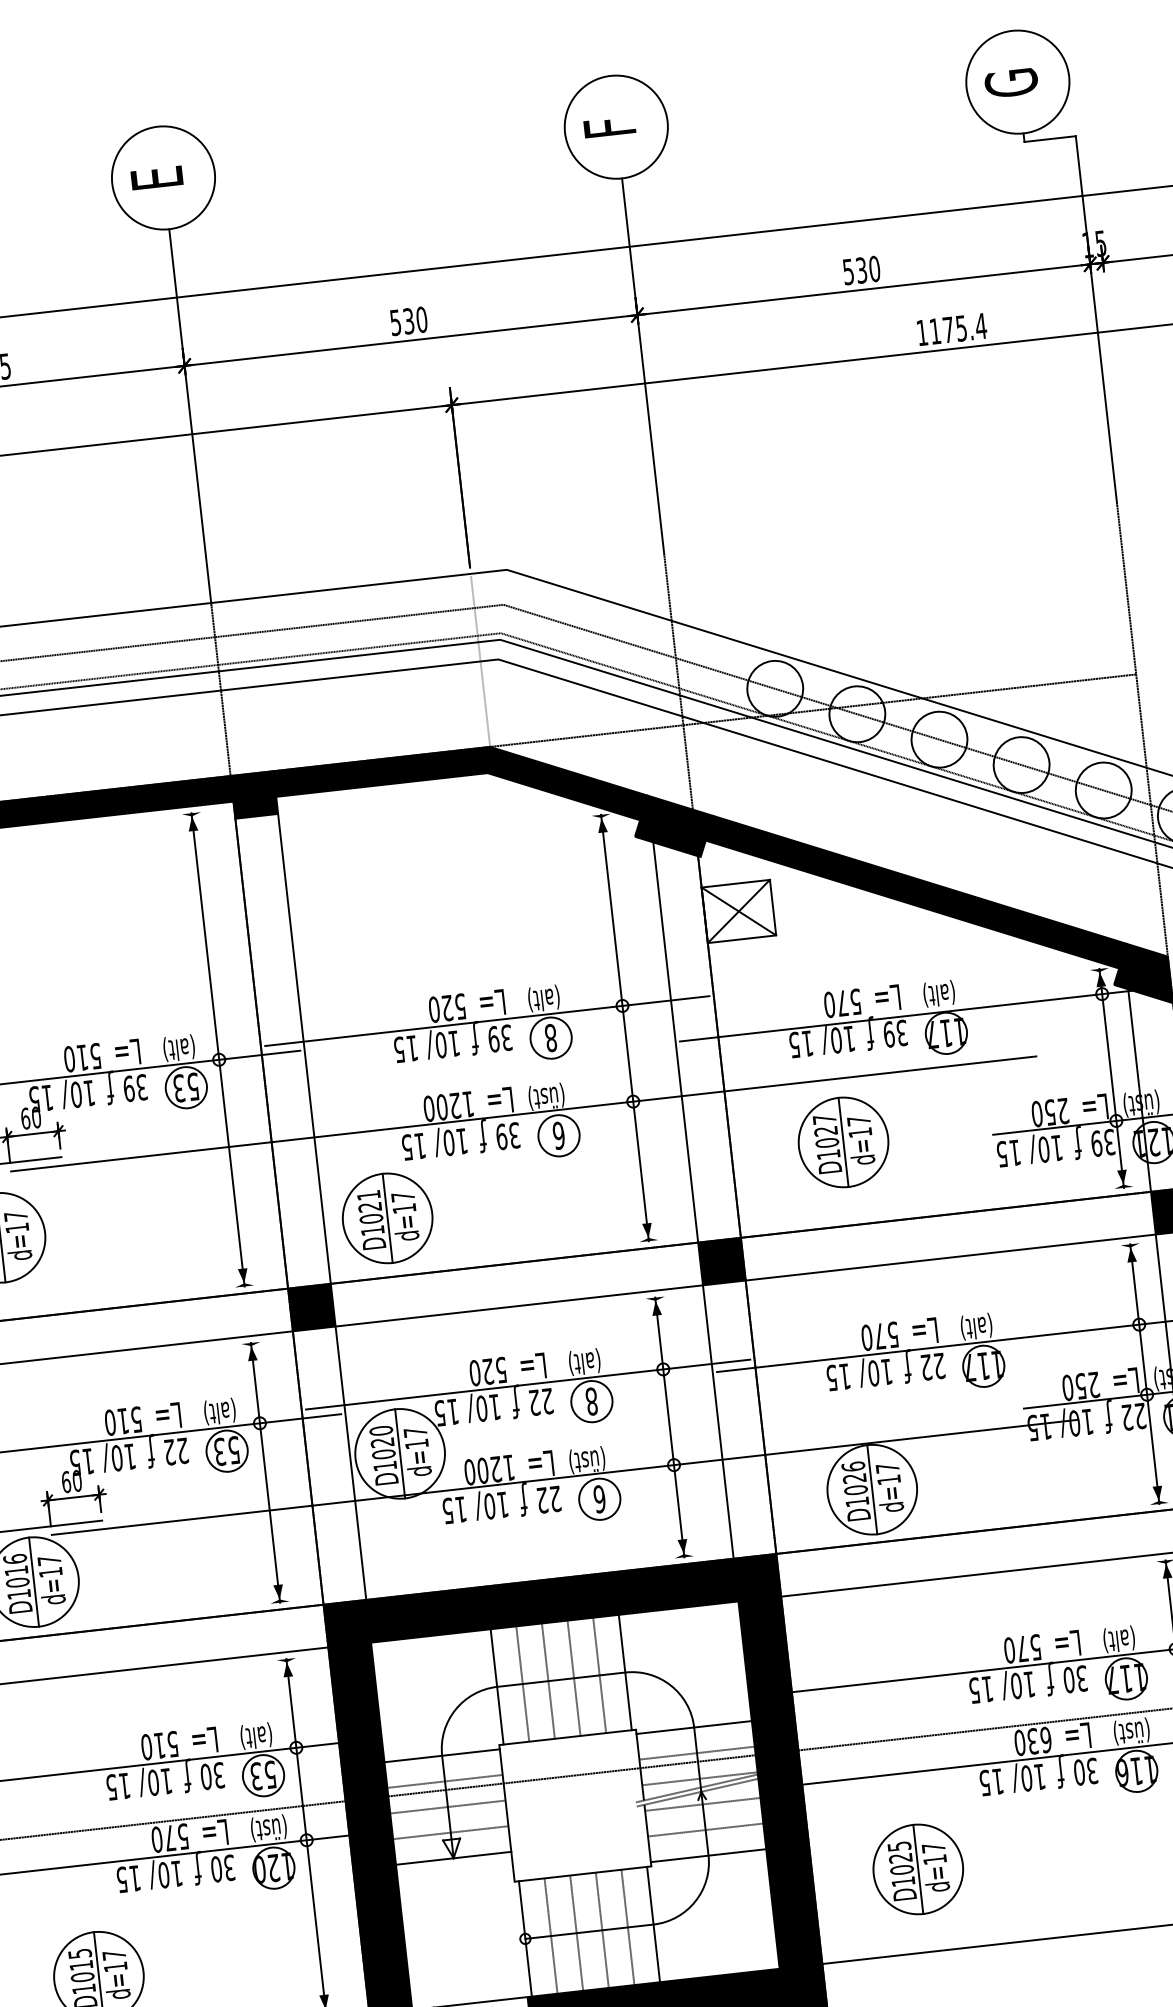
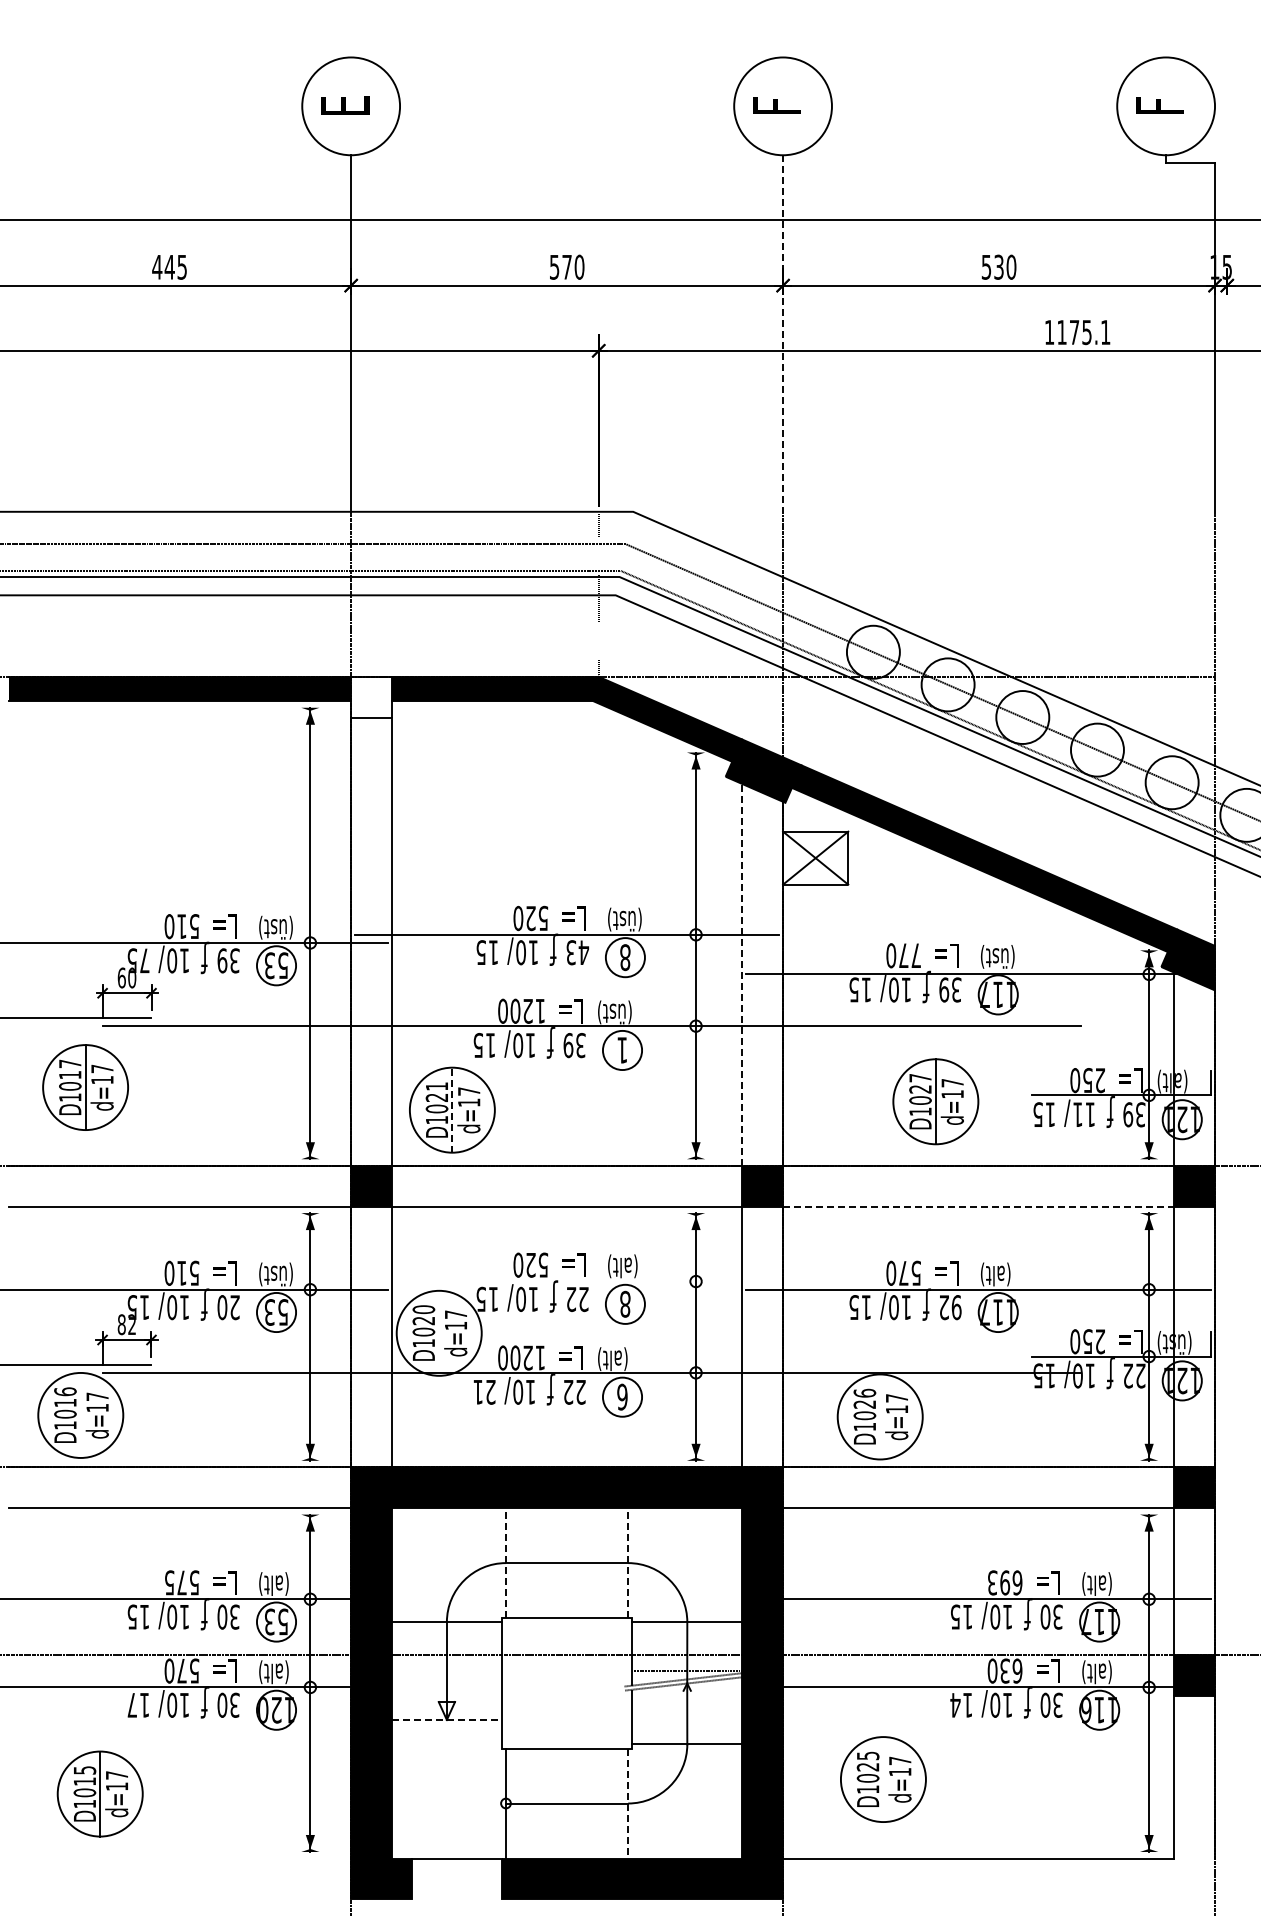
text: (1010, 83) -> (1159, 106), G -> F
text: (408, 320) -> (566, 266), 530 -> 570
text: (980, 326) -> (1105, 332), 1175.4 -> 1175.1
line: (643, 366) -> (783, 334), solid -> dashed
fill: (254, 794) -> (371, 696), removed
text: (947, 992) -> (1003, 956), (alt) -> (üst)
text: (551, 997) -> (630, 919), (alt) -> (üst)
text: (854, 1001) -> (915, 955), 570 -> 770
text: (500, 1038) -> (577, 952), 39 -> 43
line: (675, 1042) -> (742, 974), solid -> dashed
text: (187, 1046) -> (281, 927), (alt) -> (üst)
text: (47, 1097) -> (144, 960), 15 -> 75
text: (1147, 1102) -> (1180, 1081), (üst) -> (alt)
text: (559, 1135) -> (622, 1050), 6 -> 1
part: (843, 1142) -> (935, 1101), moved
text: (1043, 1149) -> (1077, 1114), 10 -> 11
line: (387, 1218) -> (452, 1110), solid -> dashed
line: (950, 1257) -> (978, 1206), solid -> dashed
text: (939, 1365) -> (956, 1307), 22 -> 92
line: (528, 1384) -> (567, 1281), removed
text: (227, 1410) -> (281, 1274), (alt) -> (üst)
text: (169, 1452) -> (222, 1307), 22 -> 20
line: (400, 1452) -> (439, 1332), removed
text: (593, 1460) -> (620, 1359), (üst) -> (alt)
text: (71, 1481) -> (126, 1324), 60 -> 82
line: (872, 1489) -> (880, 1416), removed
text: (454, 1509) -> (484, 1391), 15 -> 21
line: (33, 1581) -> (80, 1414), removed
text: (1022, 1648) -> (1004, 1582), 570 -> 693
line: (625, 1671) -> (628, 1562), solid -> dashed
line: (599, 1675) -> (603, 1563), removed
line: (574, 1678) -> (579, 1563), removed
line: (548, 1681) -> (554, 1563), removed
line: (522, 1684) -> (530, 1563), removed
line: (496, 1686) -> (505, 1562), solid -> dashed
text: (1137, 1731) -> (1104, 1672), (üst) -> (alt)
text: (152, 1746) -> (175, 1582), 510 -> 575
line: (697, 1752) -> (687, 1646), removed
line: (444, 1781) -> (446, 1646), removed
text: (985, 1782) -> (955, 1704), 15 -> 14
line: (702, 1804) -> (687, 1695), removed
line: (447, 1807) -> (446, 1671), removed
text: (274, 1827) -> (281, 1672), (üst) -> (alt)
line: (705, 1829) -> (687, 1719), removed
line: (450, 1832) -> (446, 1695), removed
line: (454, 1857) -> (447, 1719), solid -> dashed
line: (918, 1869) -> (883, 1779), removed
text: (121, 1879) -> (131, 1704), 15 -> 17
line: (653, 1925) -> (628, 1804), solid -> dashed
line: (627, 1927) -> (603, 1803), removed
line: (602, 1930) -> (579, 1803), removed
line: (576, 1933) -> (554, 1803), removed
line: (551, 1936) -> (530, 1803), removed

